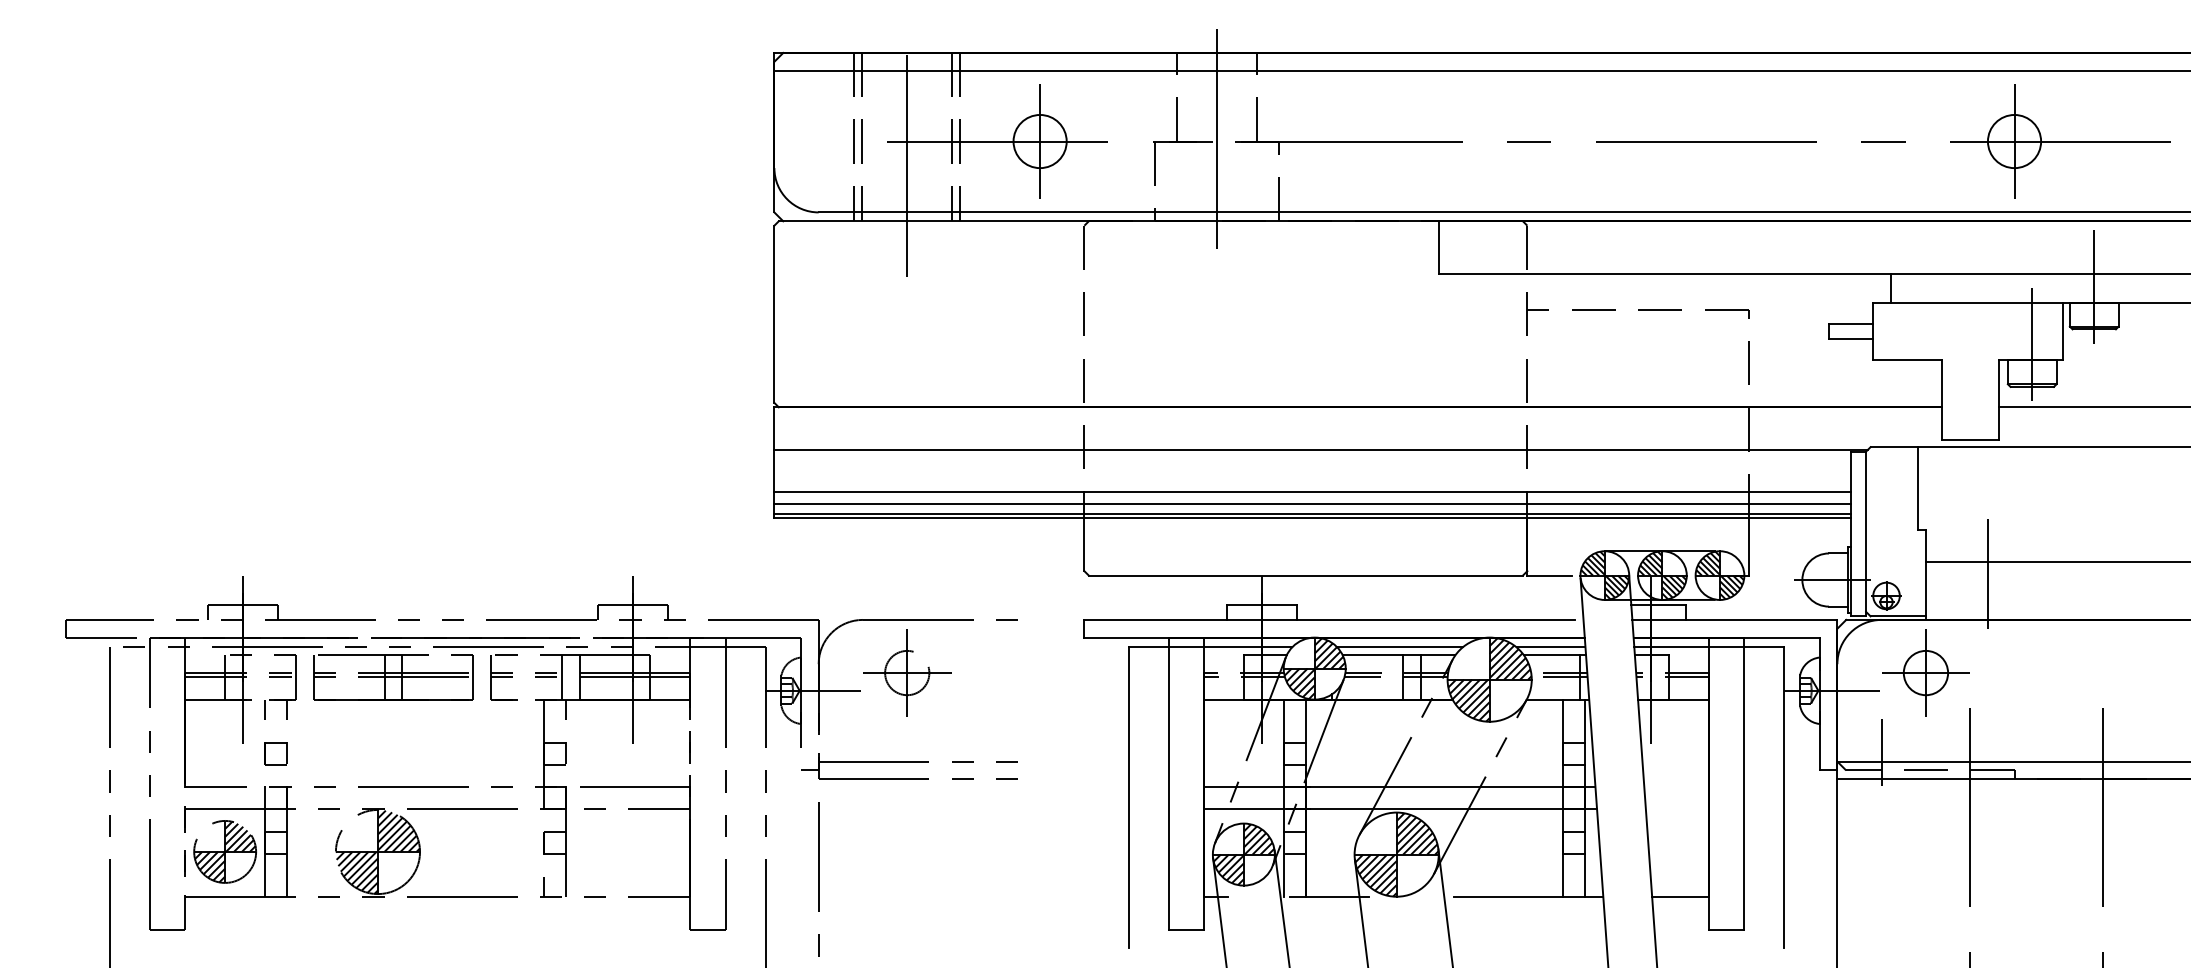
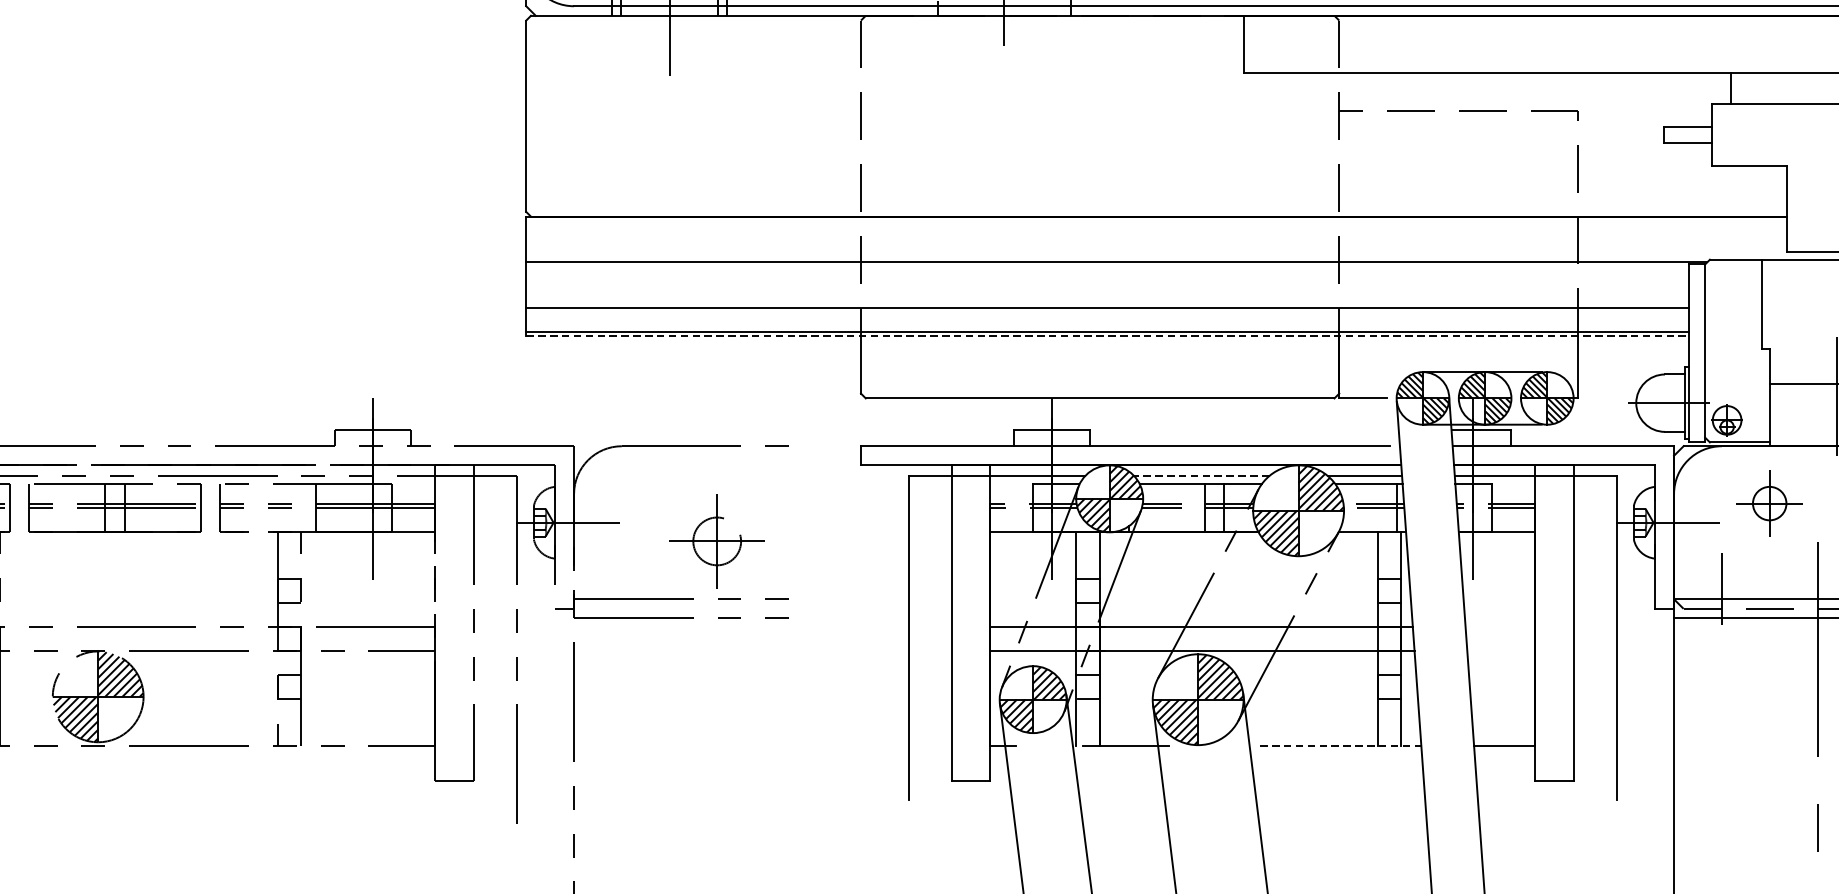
line: (1312, 503) -> (1107, 320), removed
line: (1313, 518) -> (1108, 336), solid -> dashed
line: (1400, 647) -> (1202, 476), solid -> dashed
part: (907, 672) -> (717, 540), moved
part: (1925, 672) -> (1769, 503), size x0.7
line: (561, 677) -> (296, 508), removed
line: (1528, 897) -> (1340, 745), solid -> dashed

